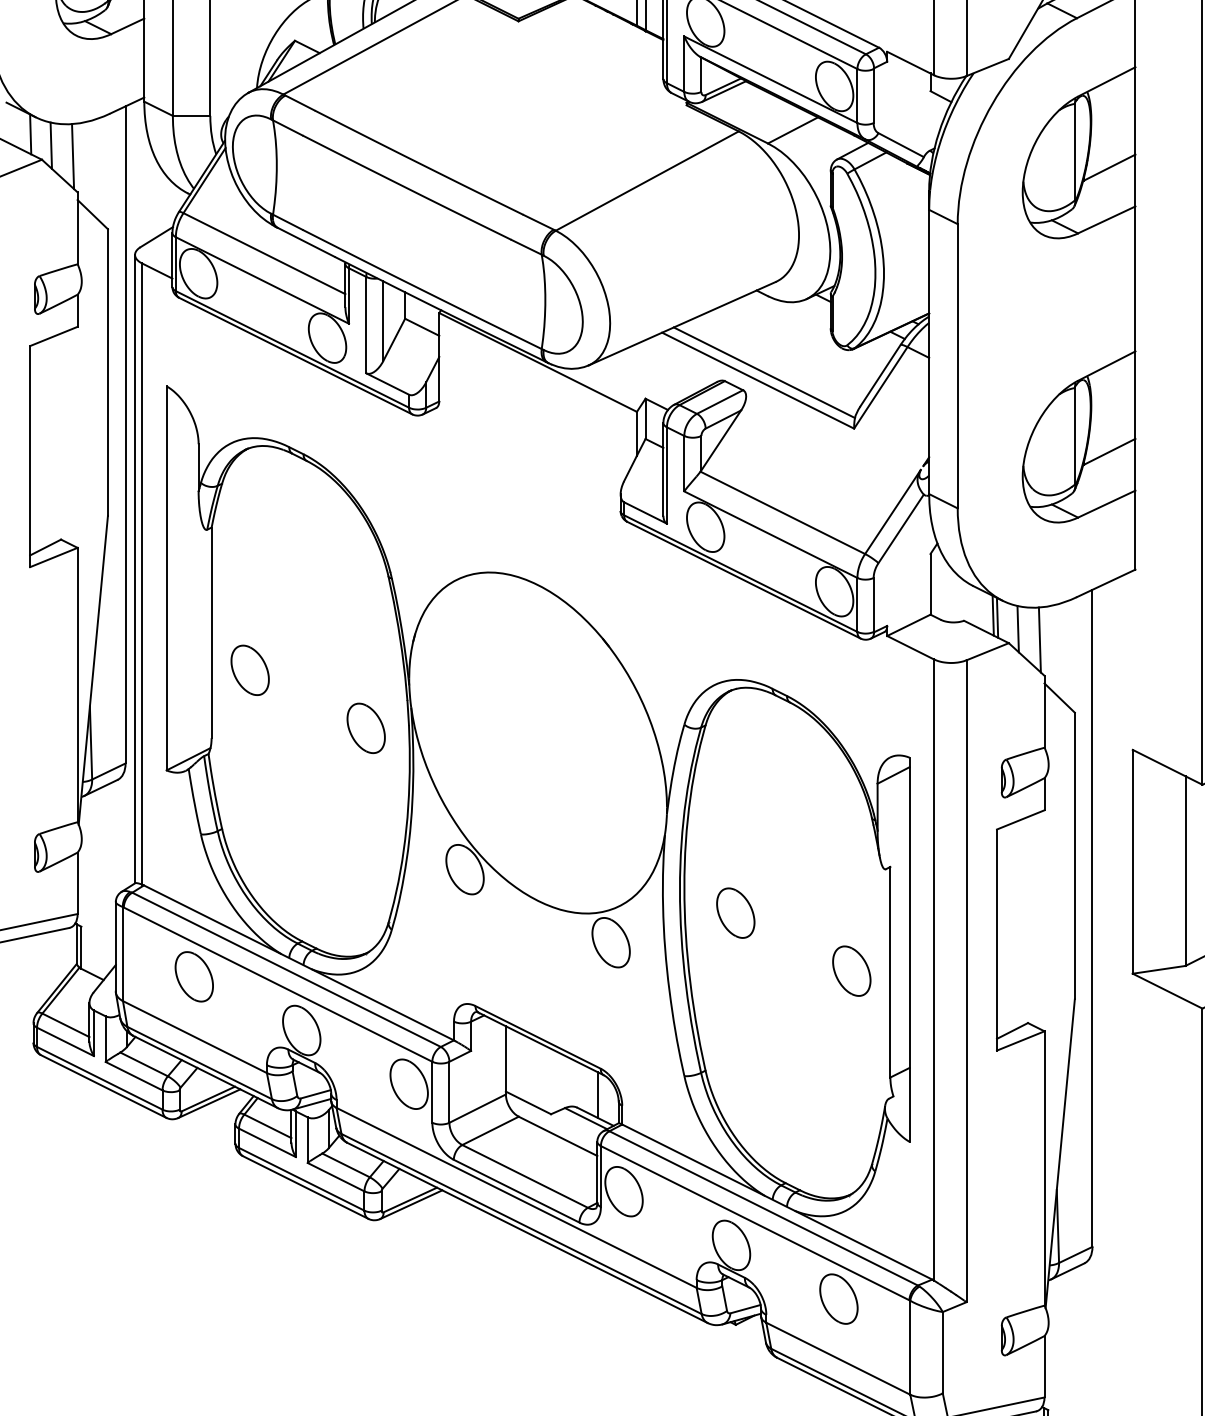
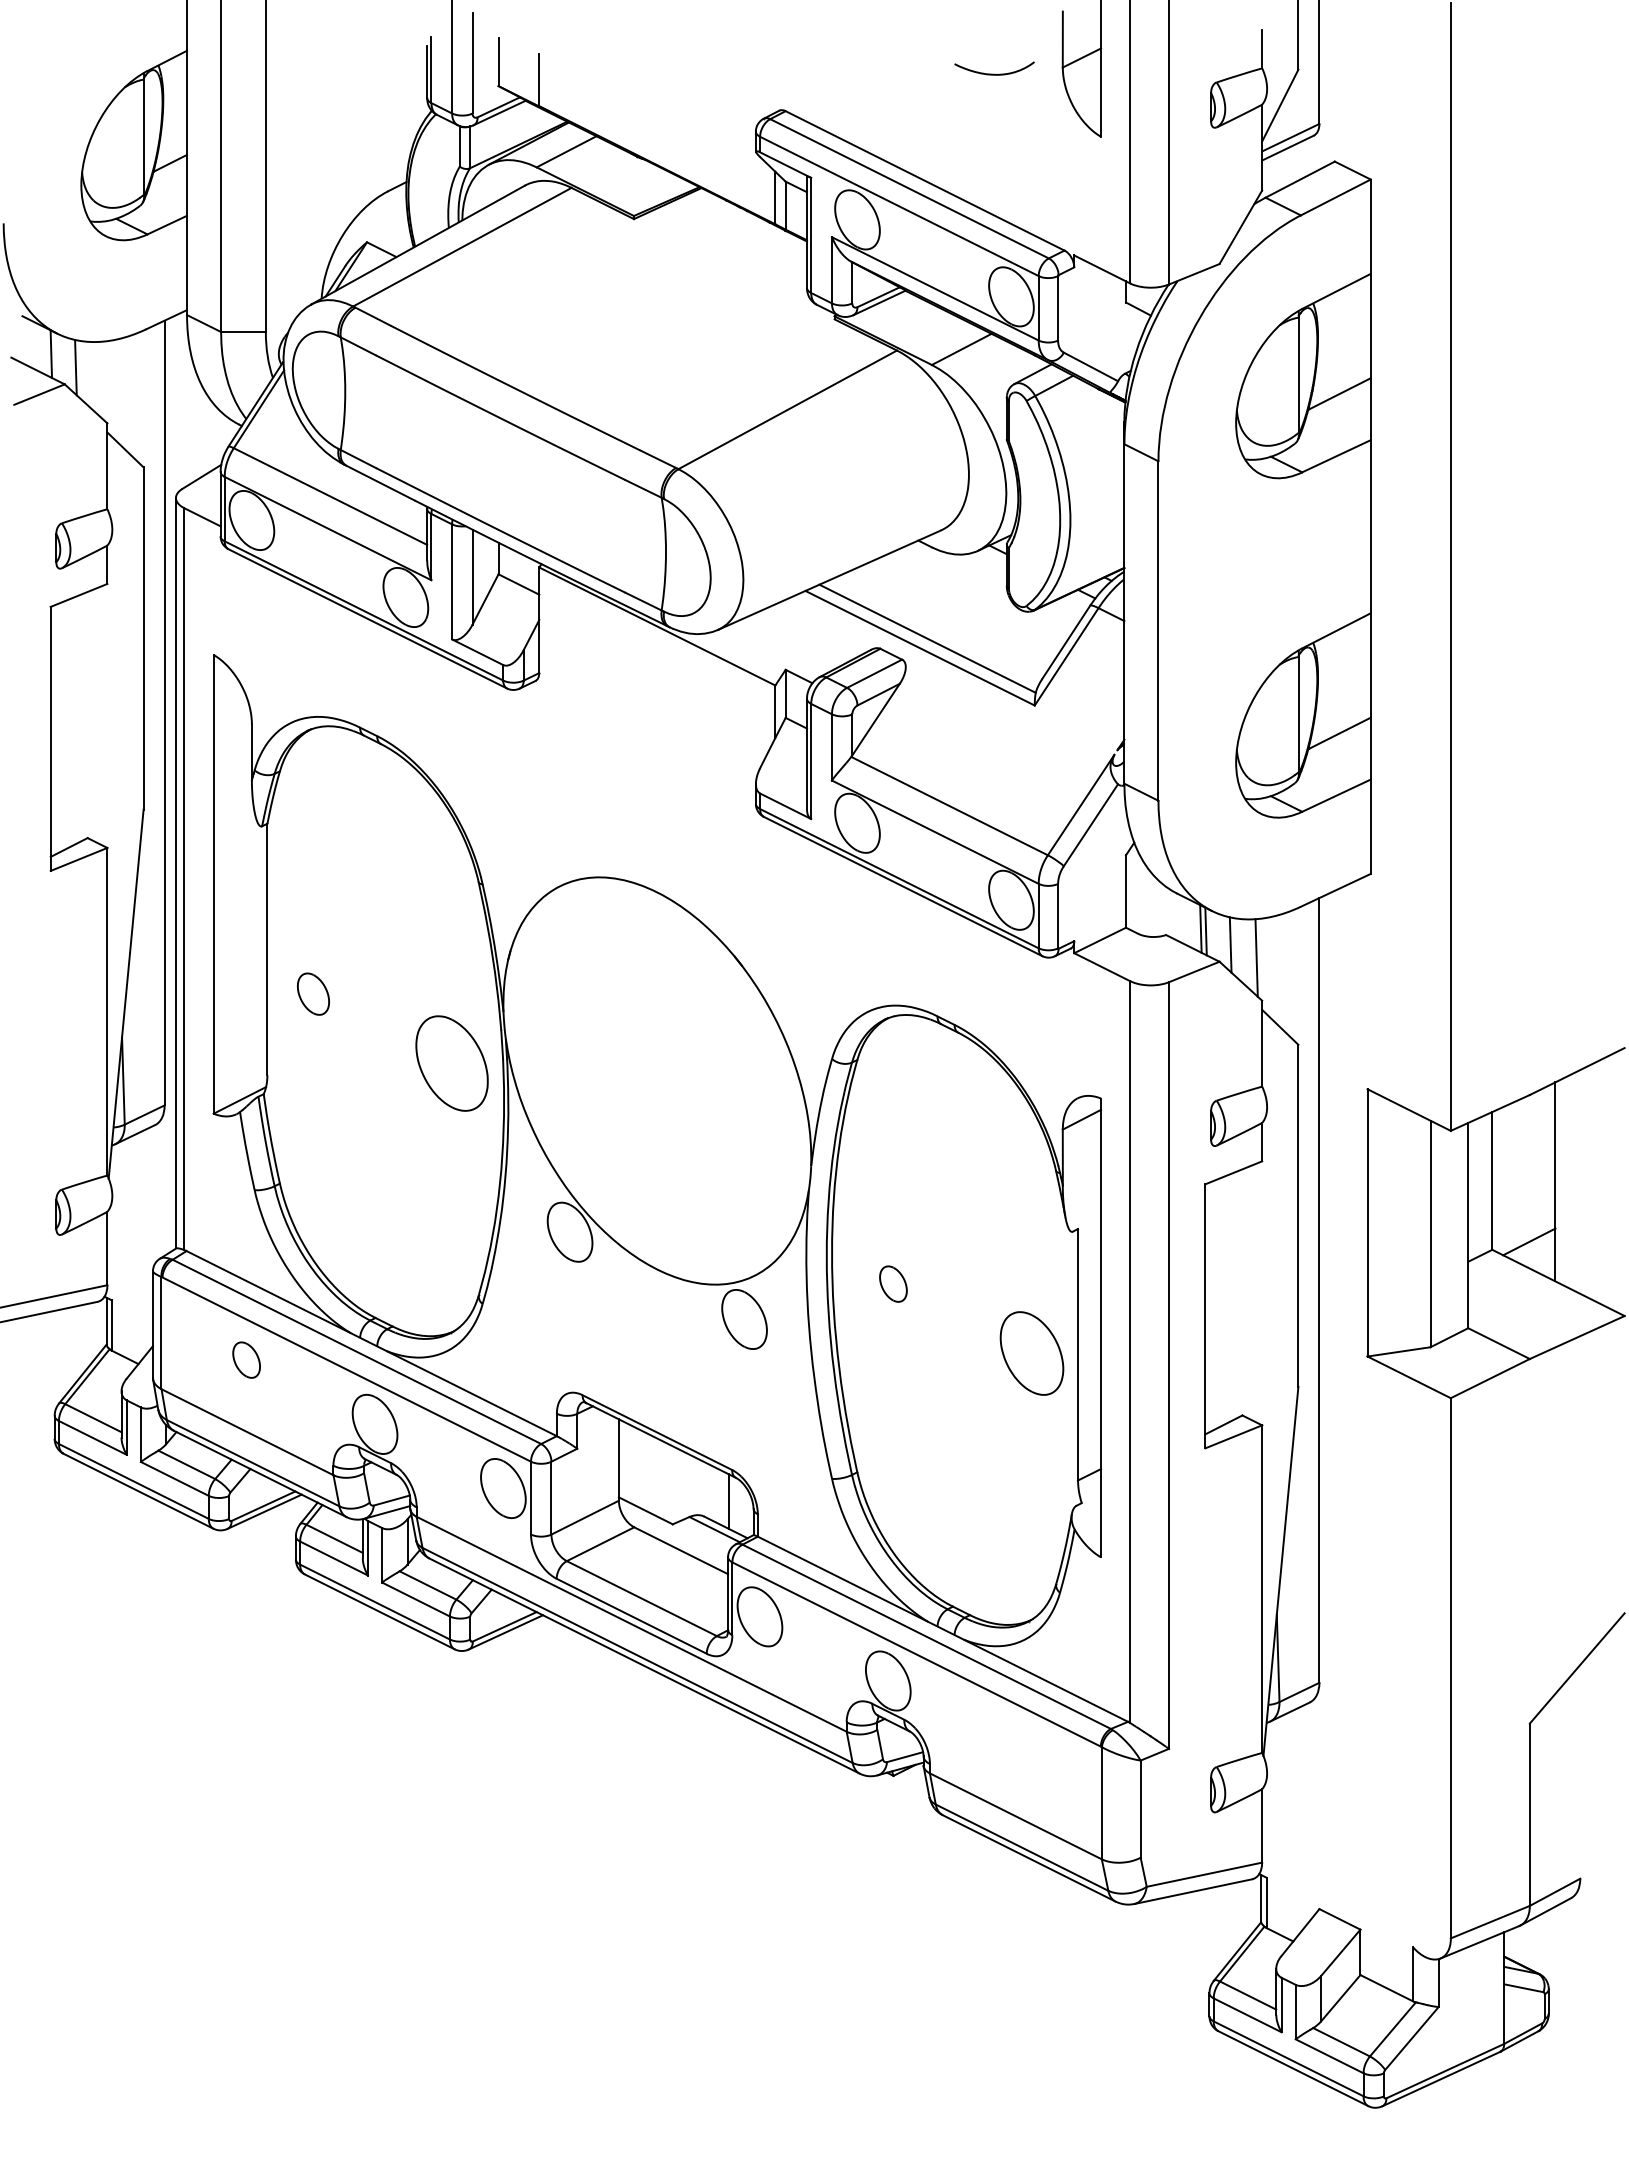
line: (72, 156) -> (101, 380), removed
part: (250, 669) -> (313, 993), size x0.7
part: (365, 728) -> (451, 1063), size x1.6
part: (735, 912) -> (893, 1283), size x0.6
part: (851, 971) -> (1031, 1353), size x1.4
part: (194, 976) -> (246, 1359), size x0.6
part: (838, 1298) -> (1016, 1744), removed

